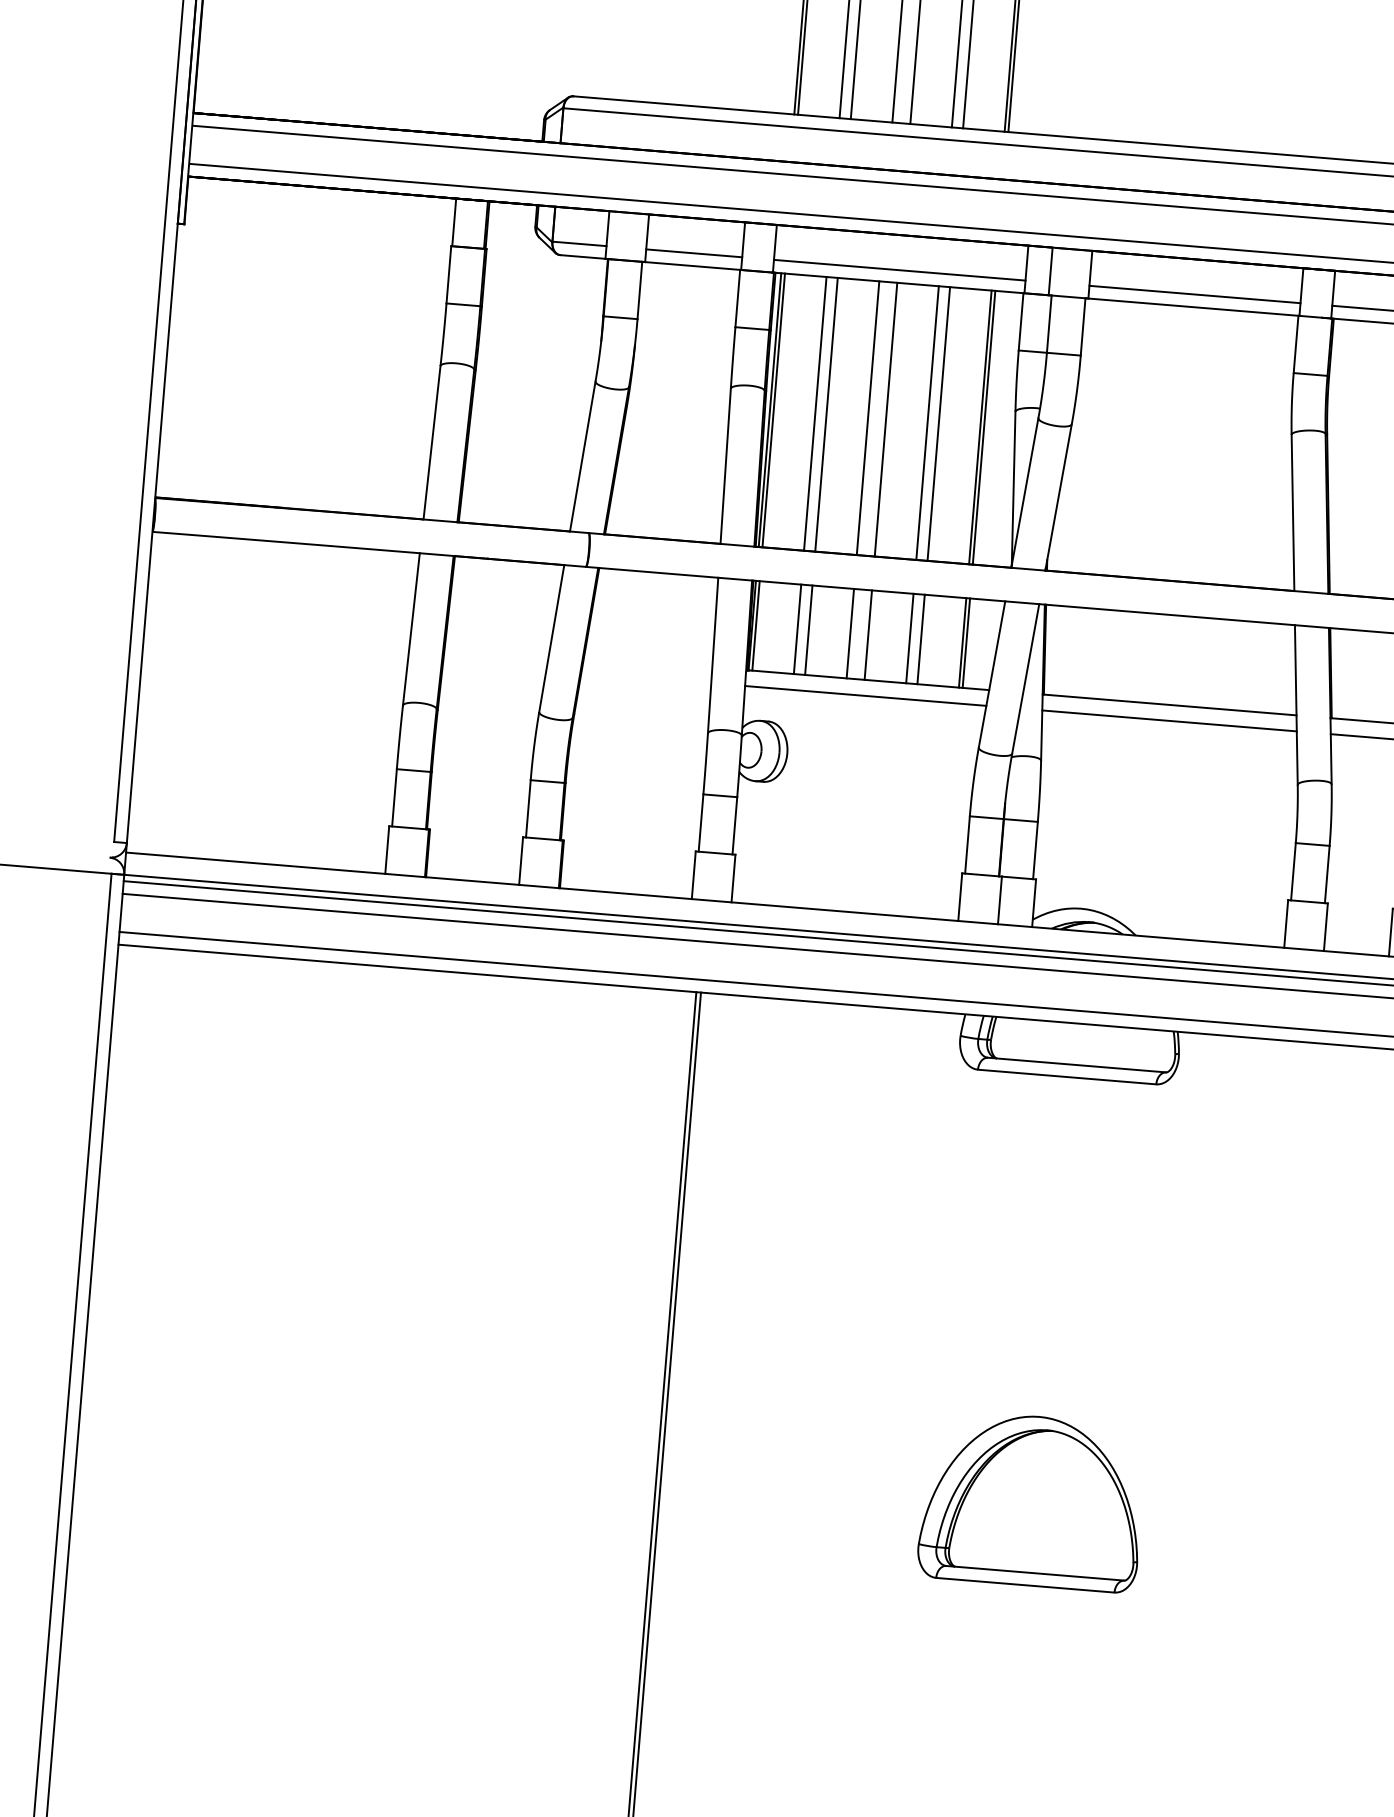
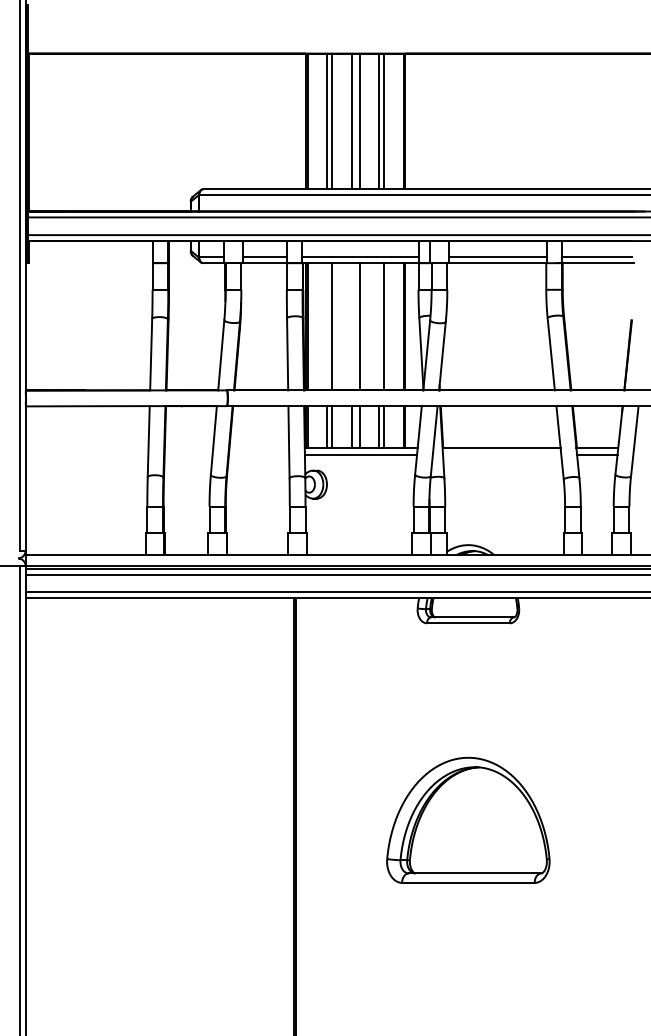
line: (814, 413) -> (326, 326), removed
line: (868, 417) -> (351, 326), removed
line: (928, 422) -> (379, 326), removed
line: (1170, 721) -> (502, 455), removed
part: (1032, 1501) -> (468, 820), size x1.6

